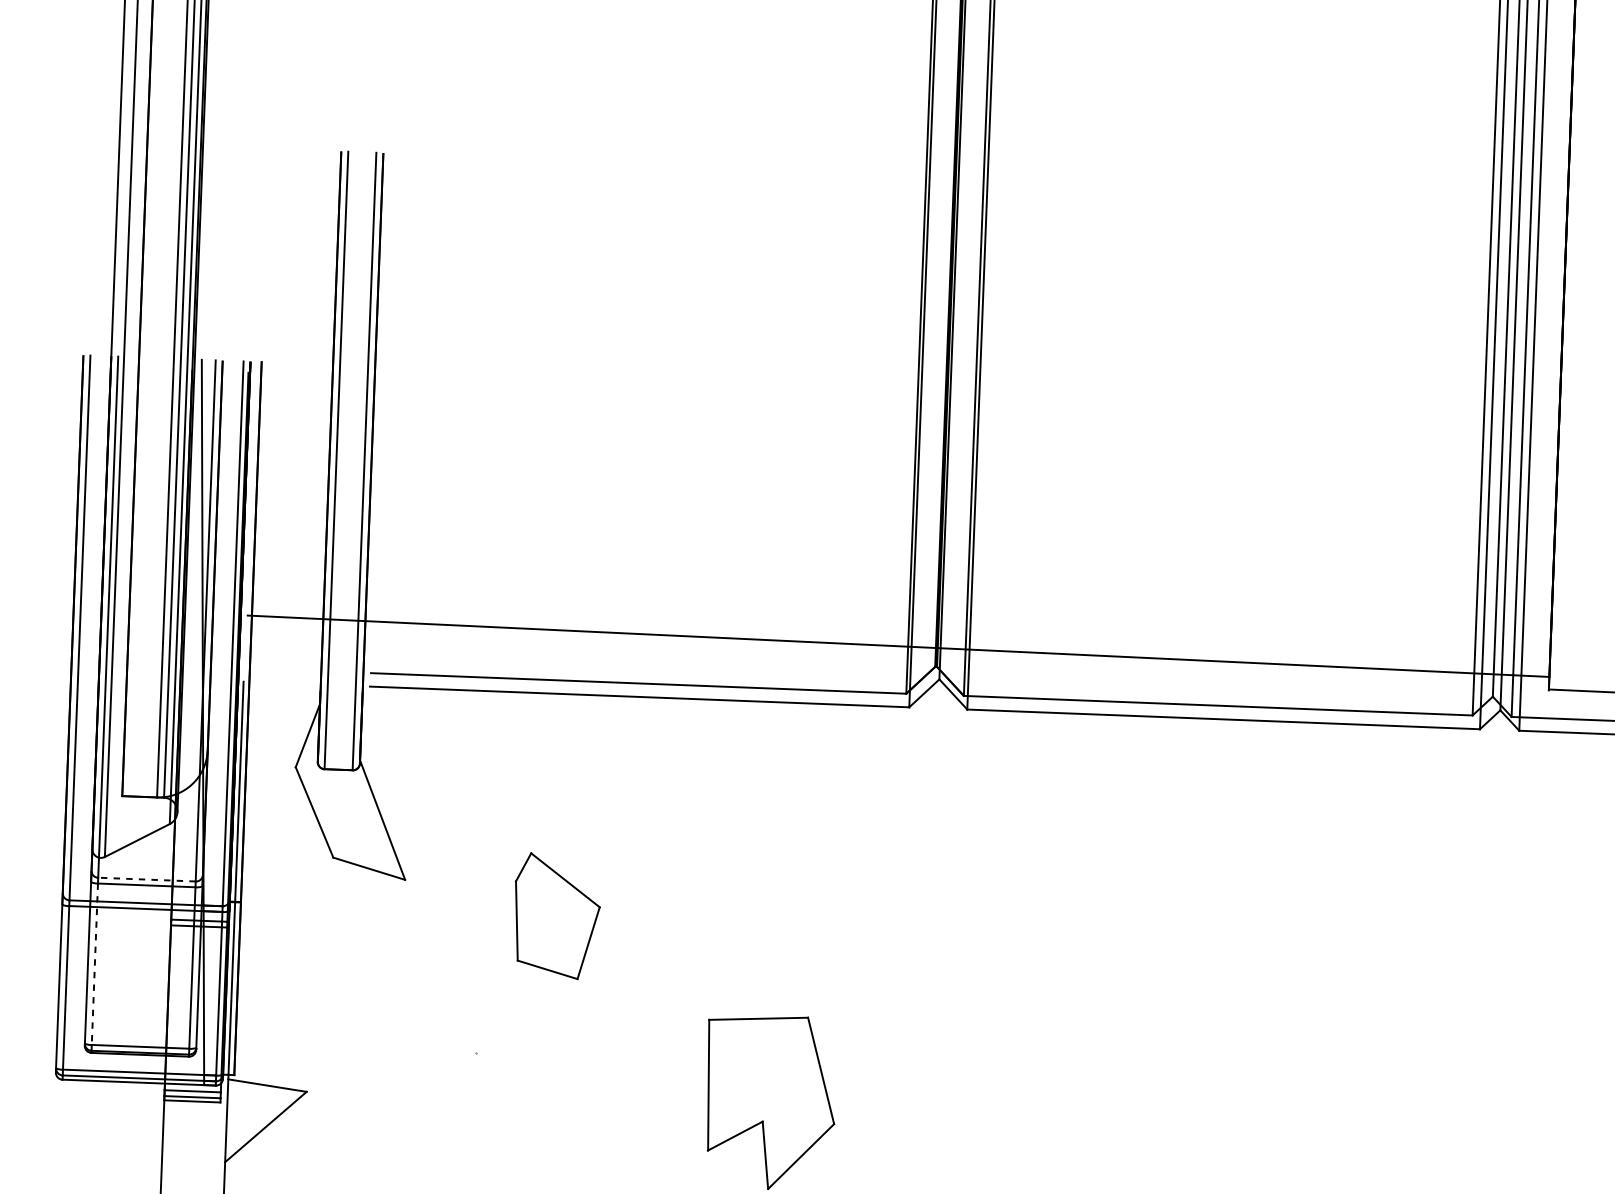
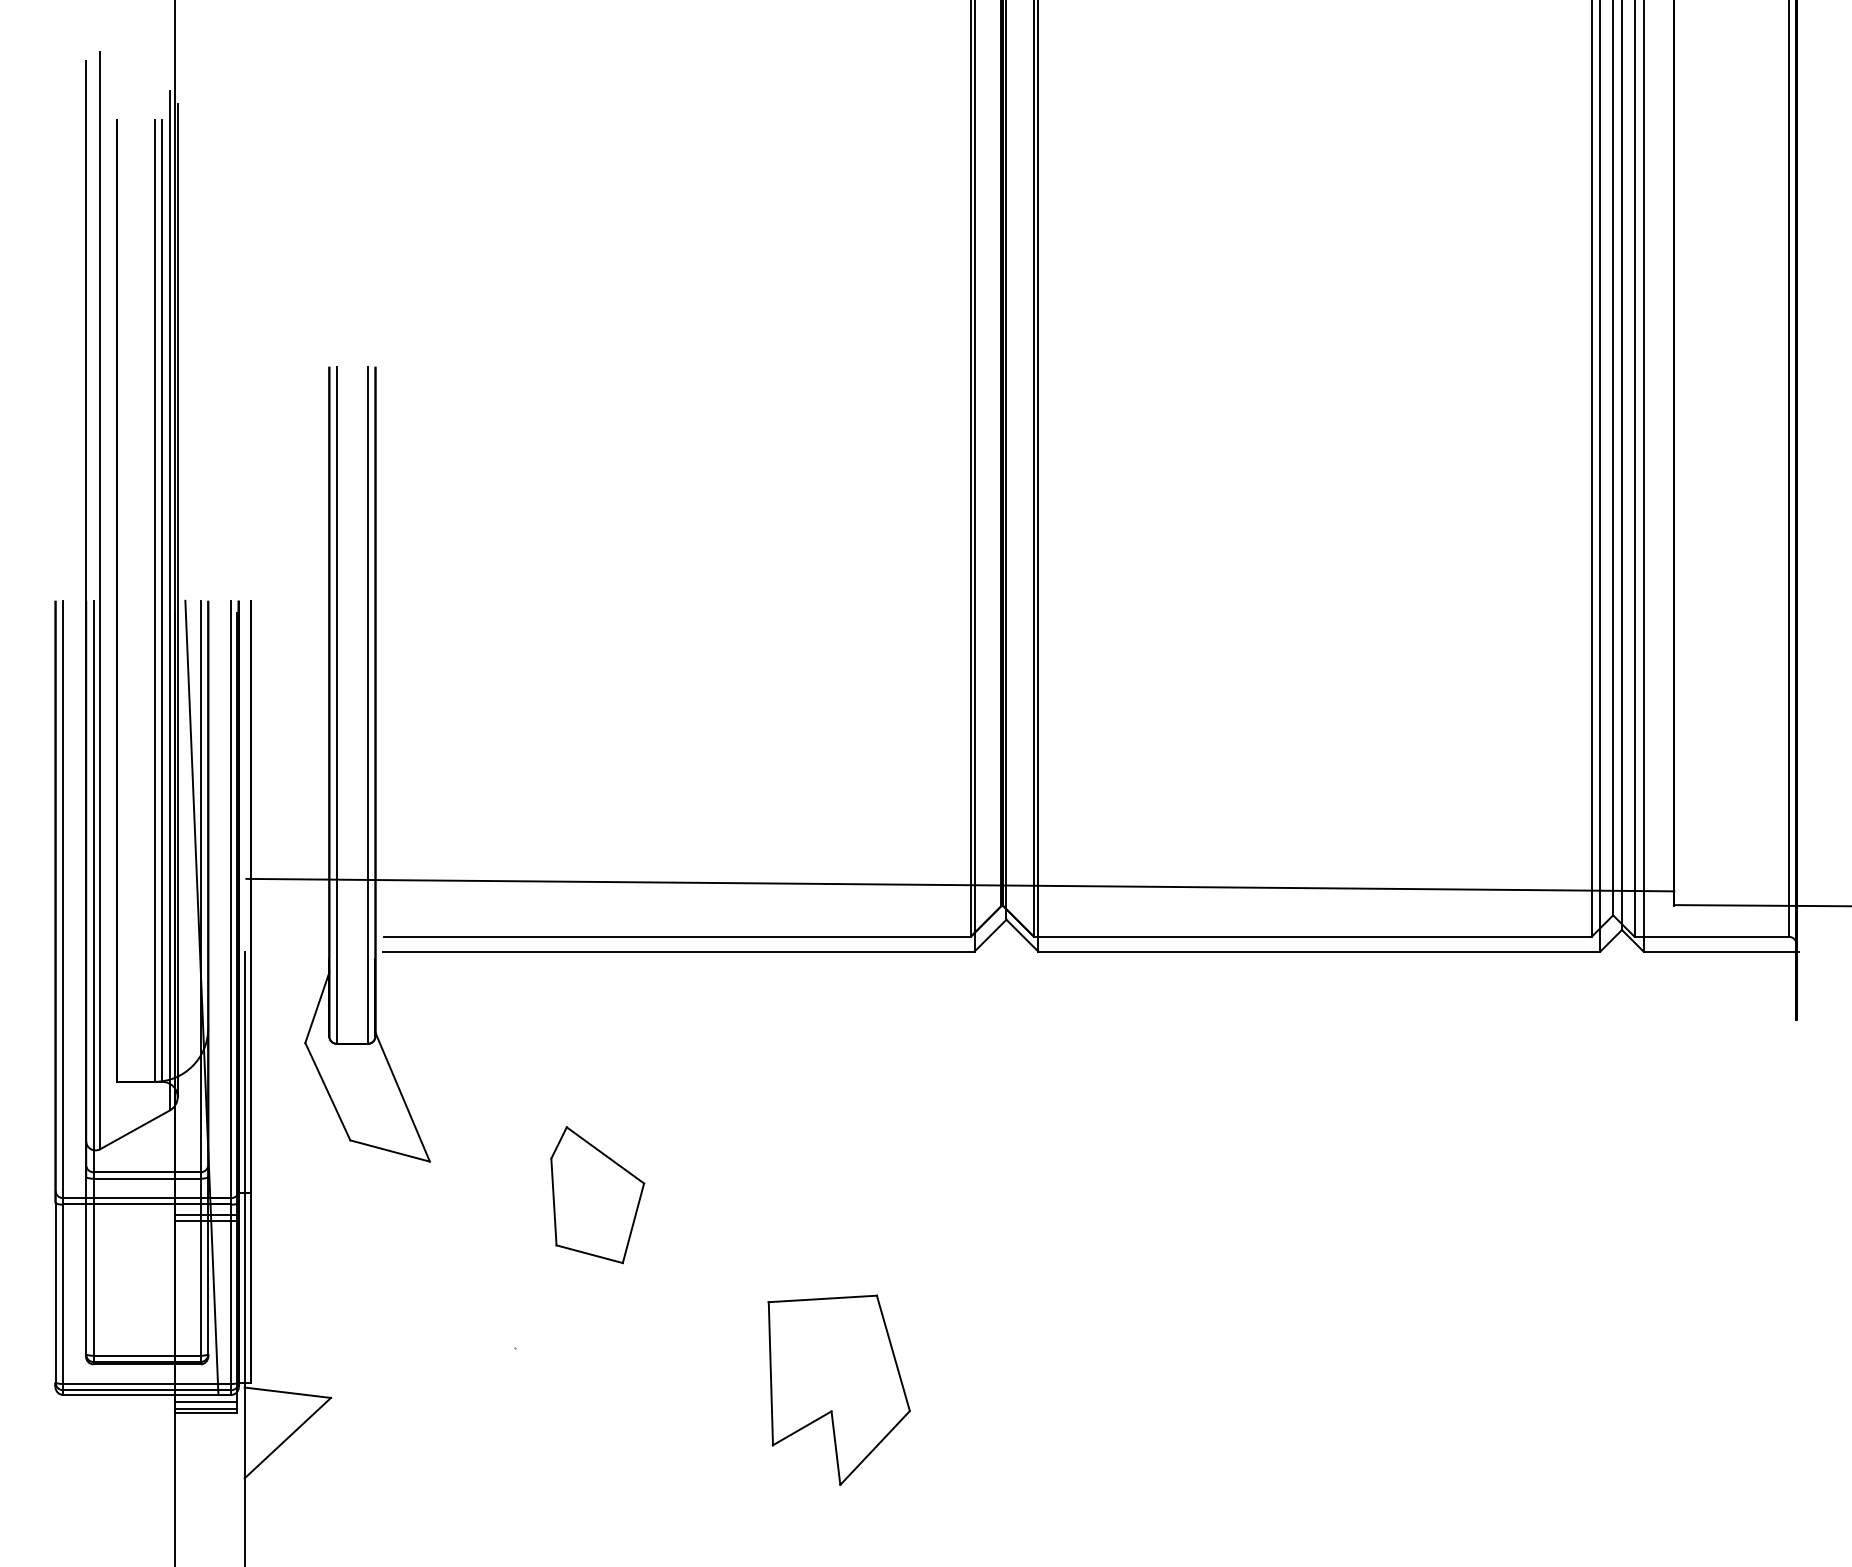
line: (146, 879) -> (146, 1172), dashed -> solid
line: (94, 964) -> (93, 1267), dashed -> solid

